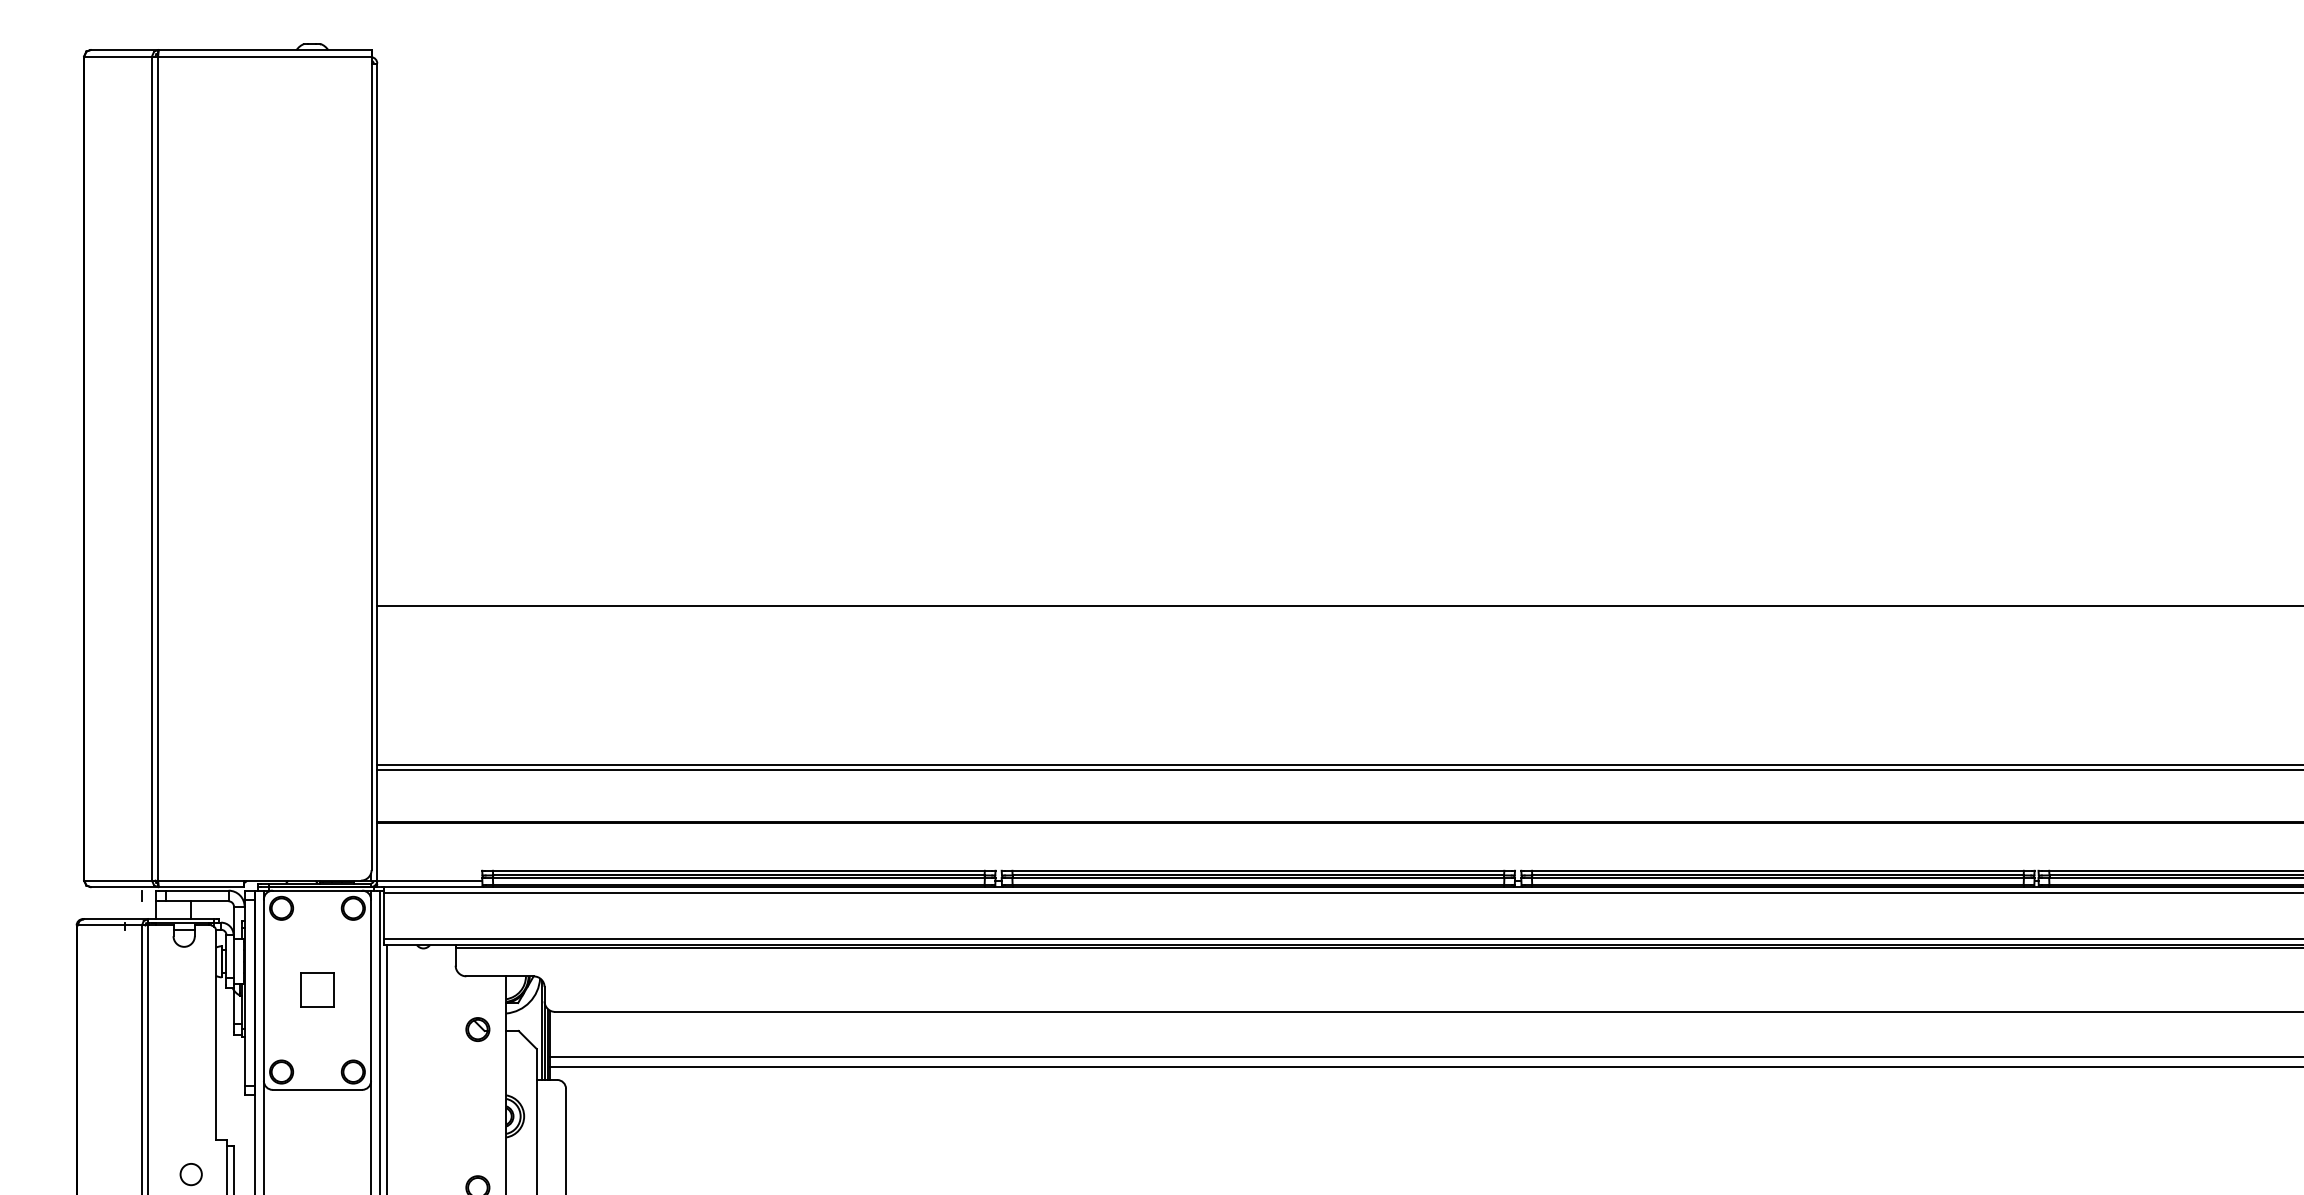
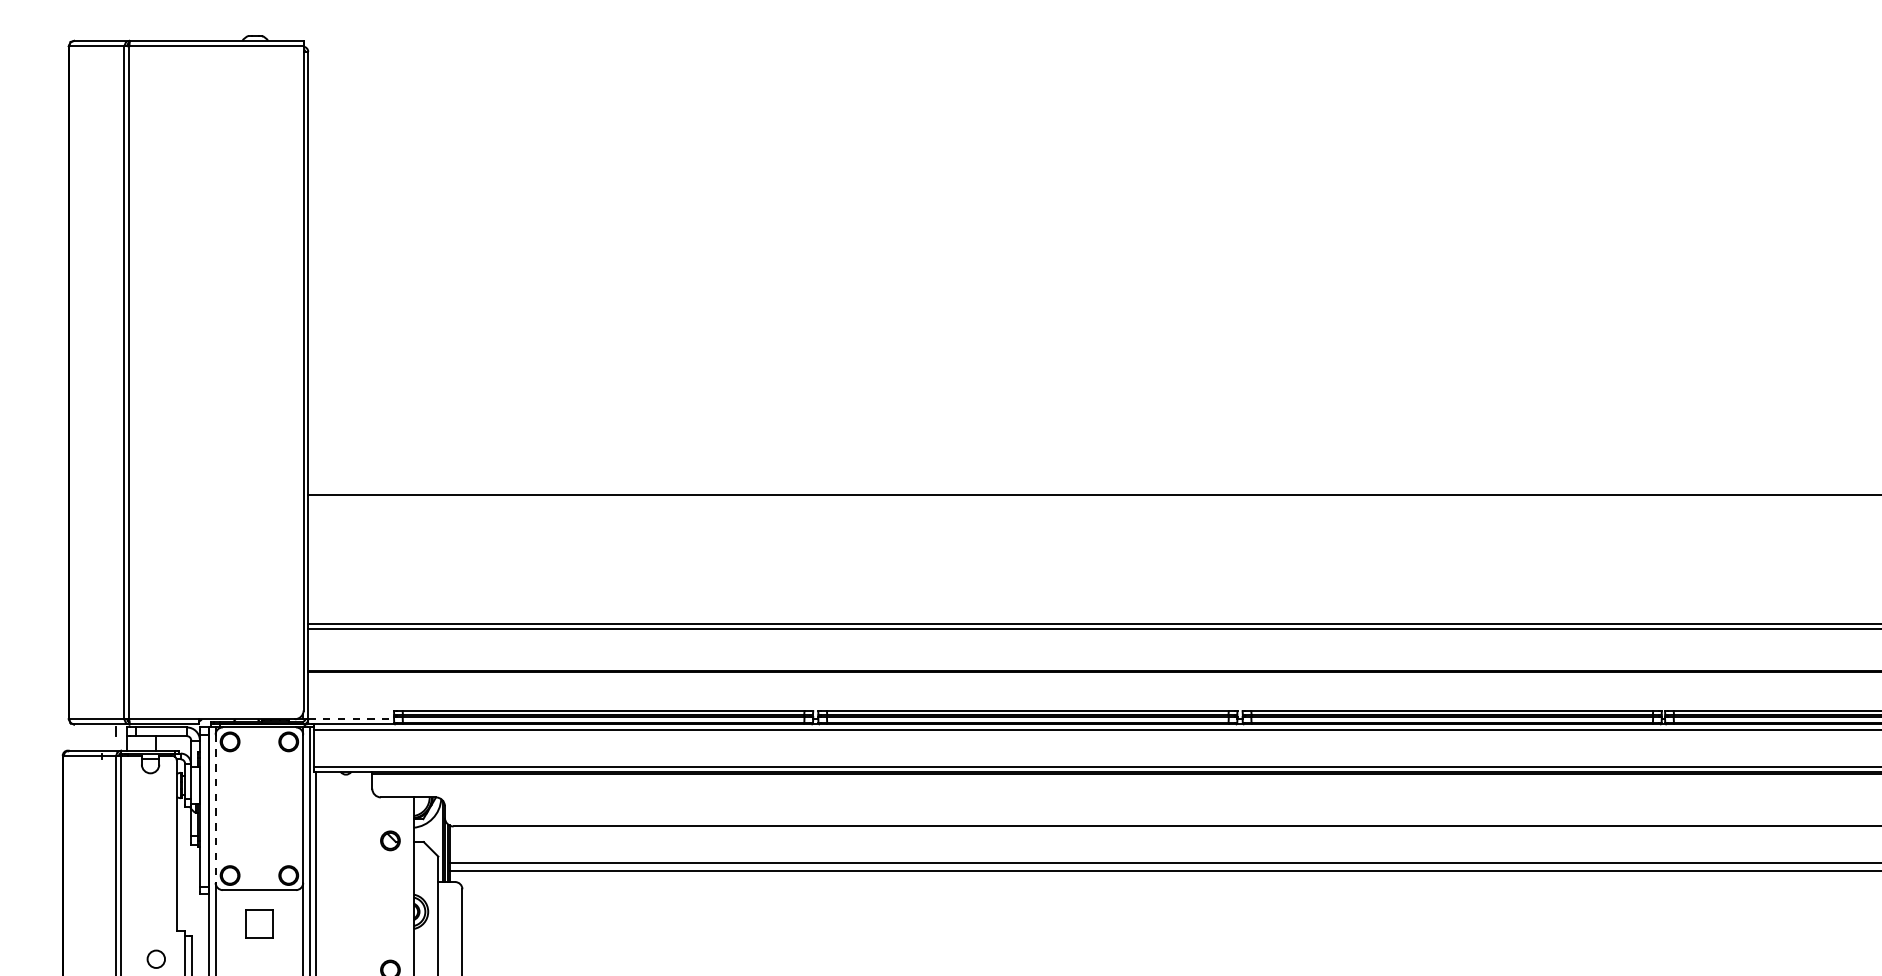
line: (430, 880) -> (351, 719), solid -> dashed
part: (317, 989) -> (259, 923), moved
line: (263, 991) -> (215, 809), solid -> dashed

